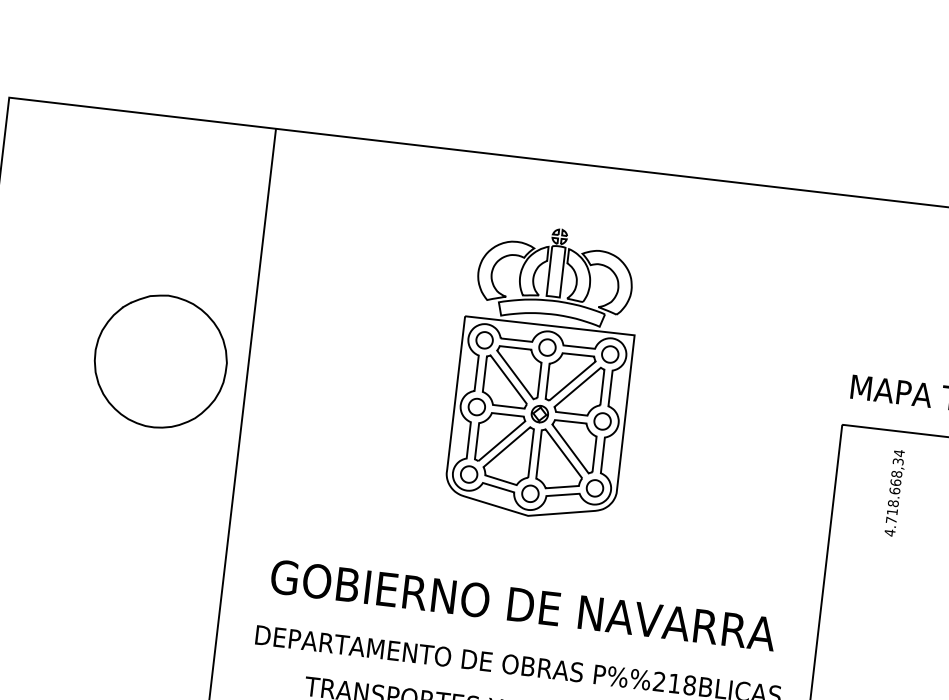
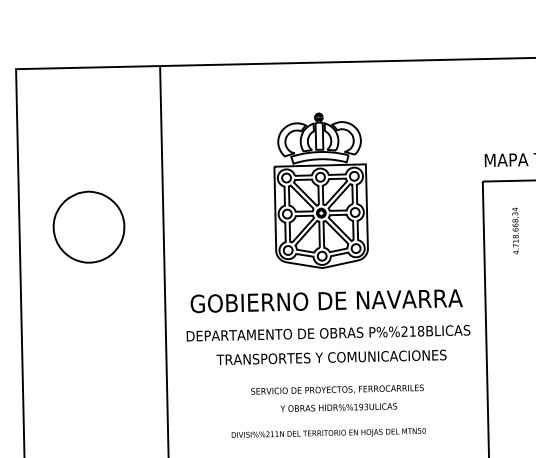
part: (159, 360) -> (88, 226), moved
part: (544, 371) -> (320, 190), moved
text: (894, 492) -> (515, 230), moved

